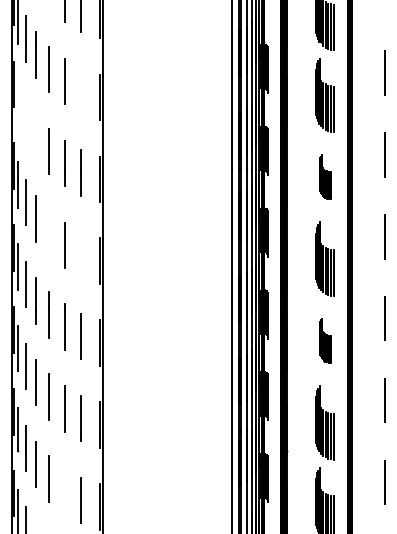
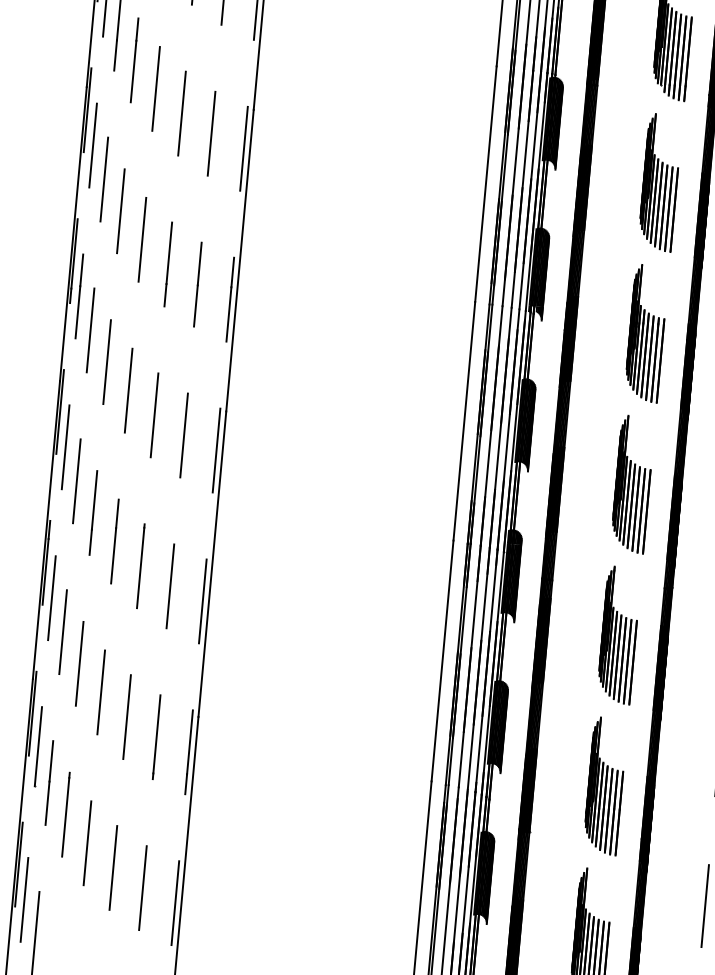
line: (81, 90) -> (211, 133), added
line: (18, 102) -> (93, 144), added
line: (25, 120) -> (103, 178), added
line: (36, 136) -> (121, 210), added
part: (324, 176) -> (645, 332), size x1.67
line: (49, 232) -> (128, 389), added
line: (81, 254) -> (184, 435), added
part: (324, 340) -> (617, 634), size x1.67
line: (64, 490) -> (113, 867), added

